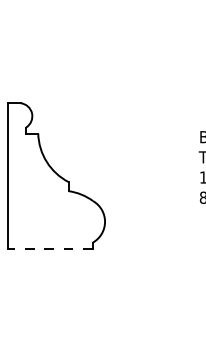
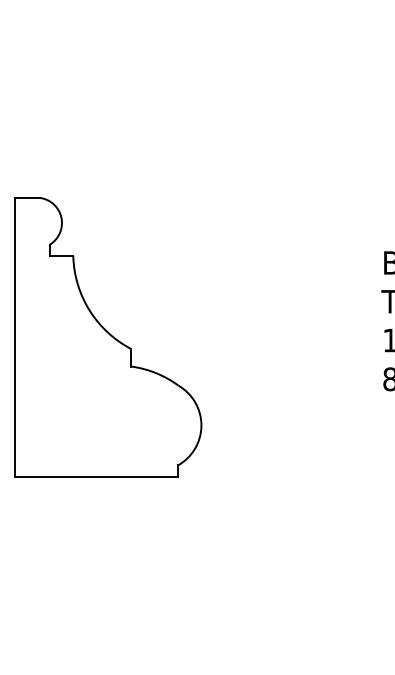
line: (49, 248) -> (94, 476), dashed -> solid

